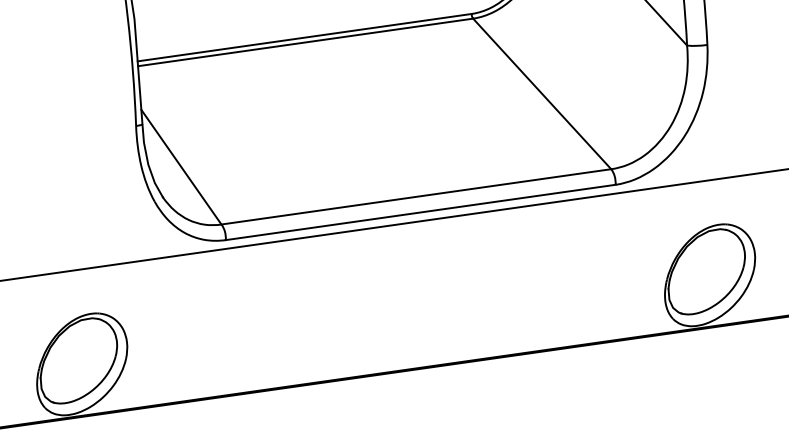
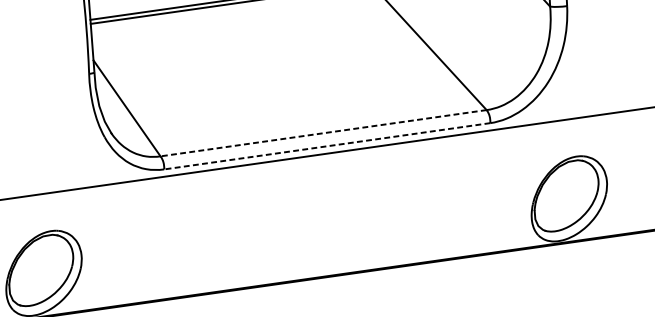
line: (416, 196) -> (323, 132), solid -> dashed
line: (420, 212) -> (327, 146), solid -> dashed

